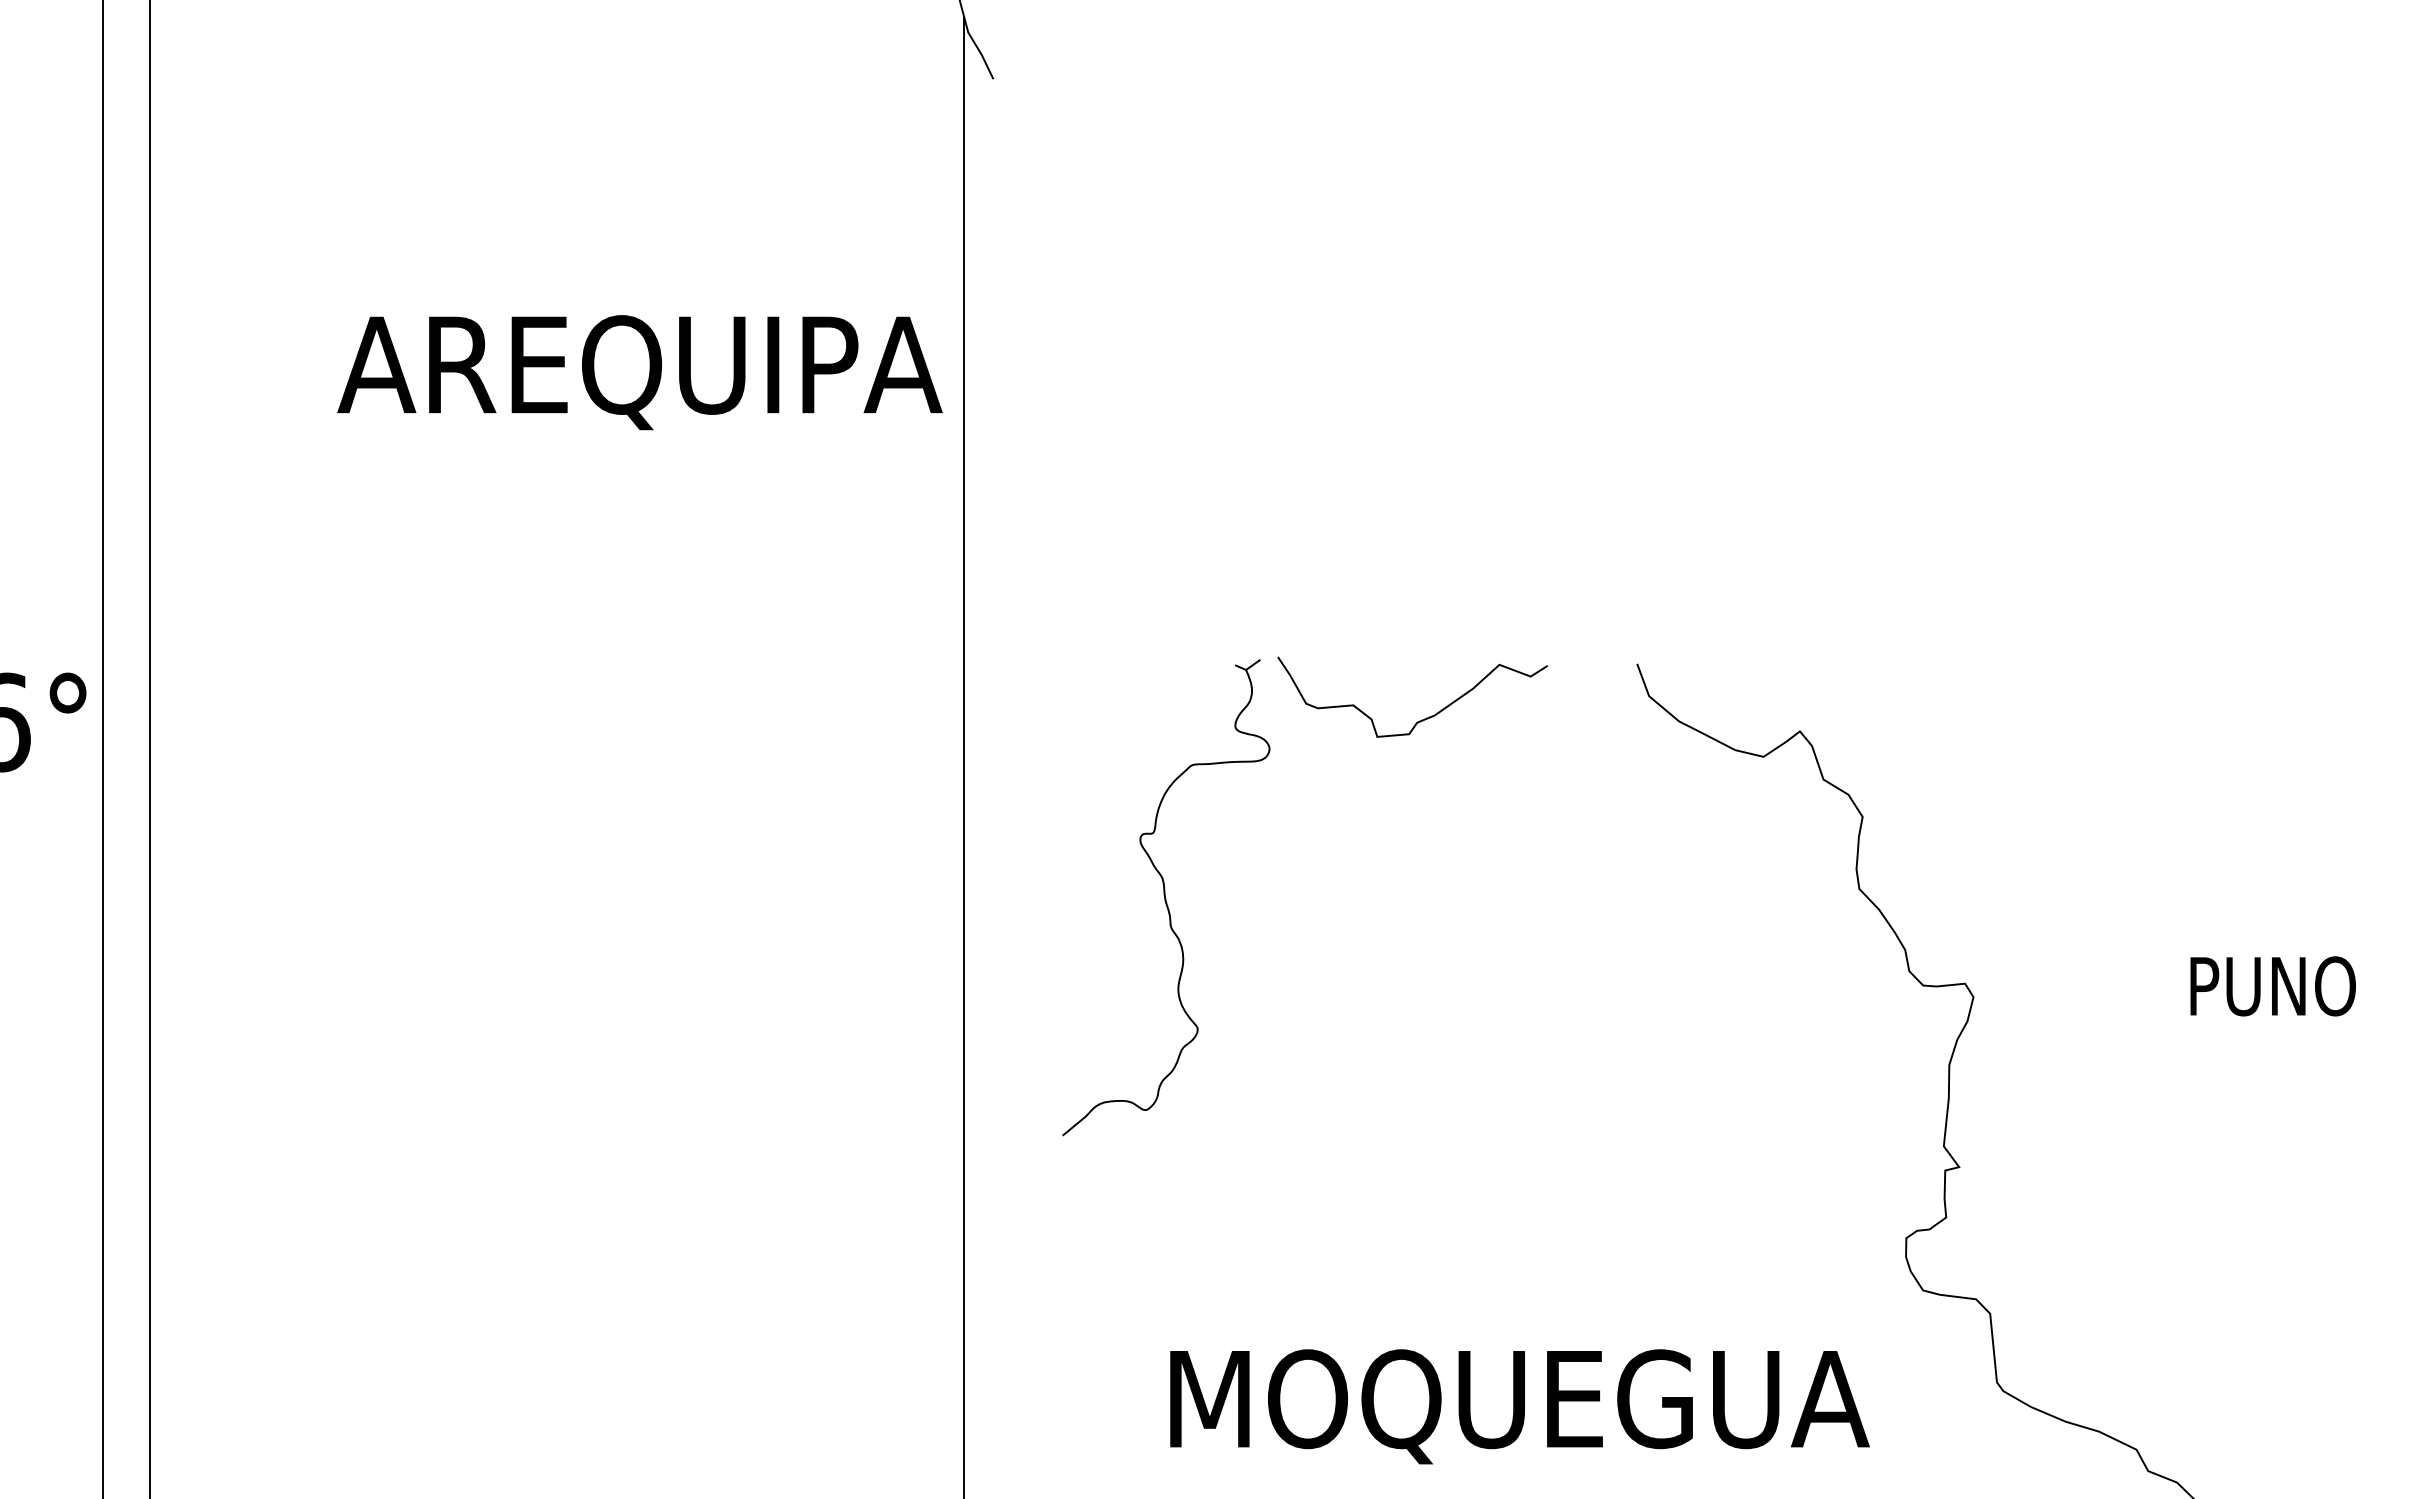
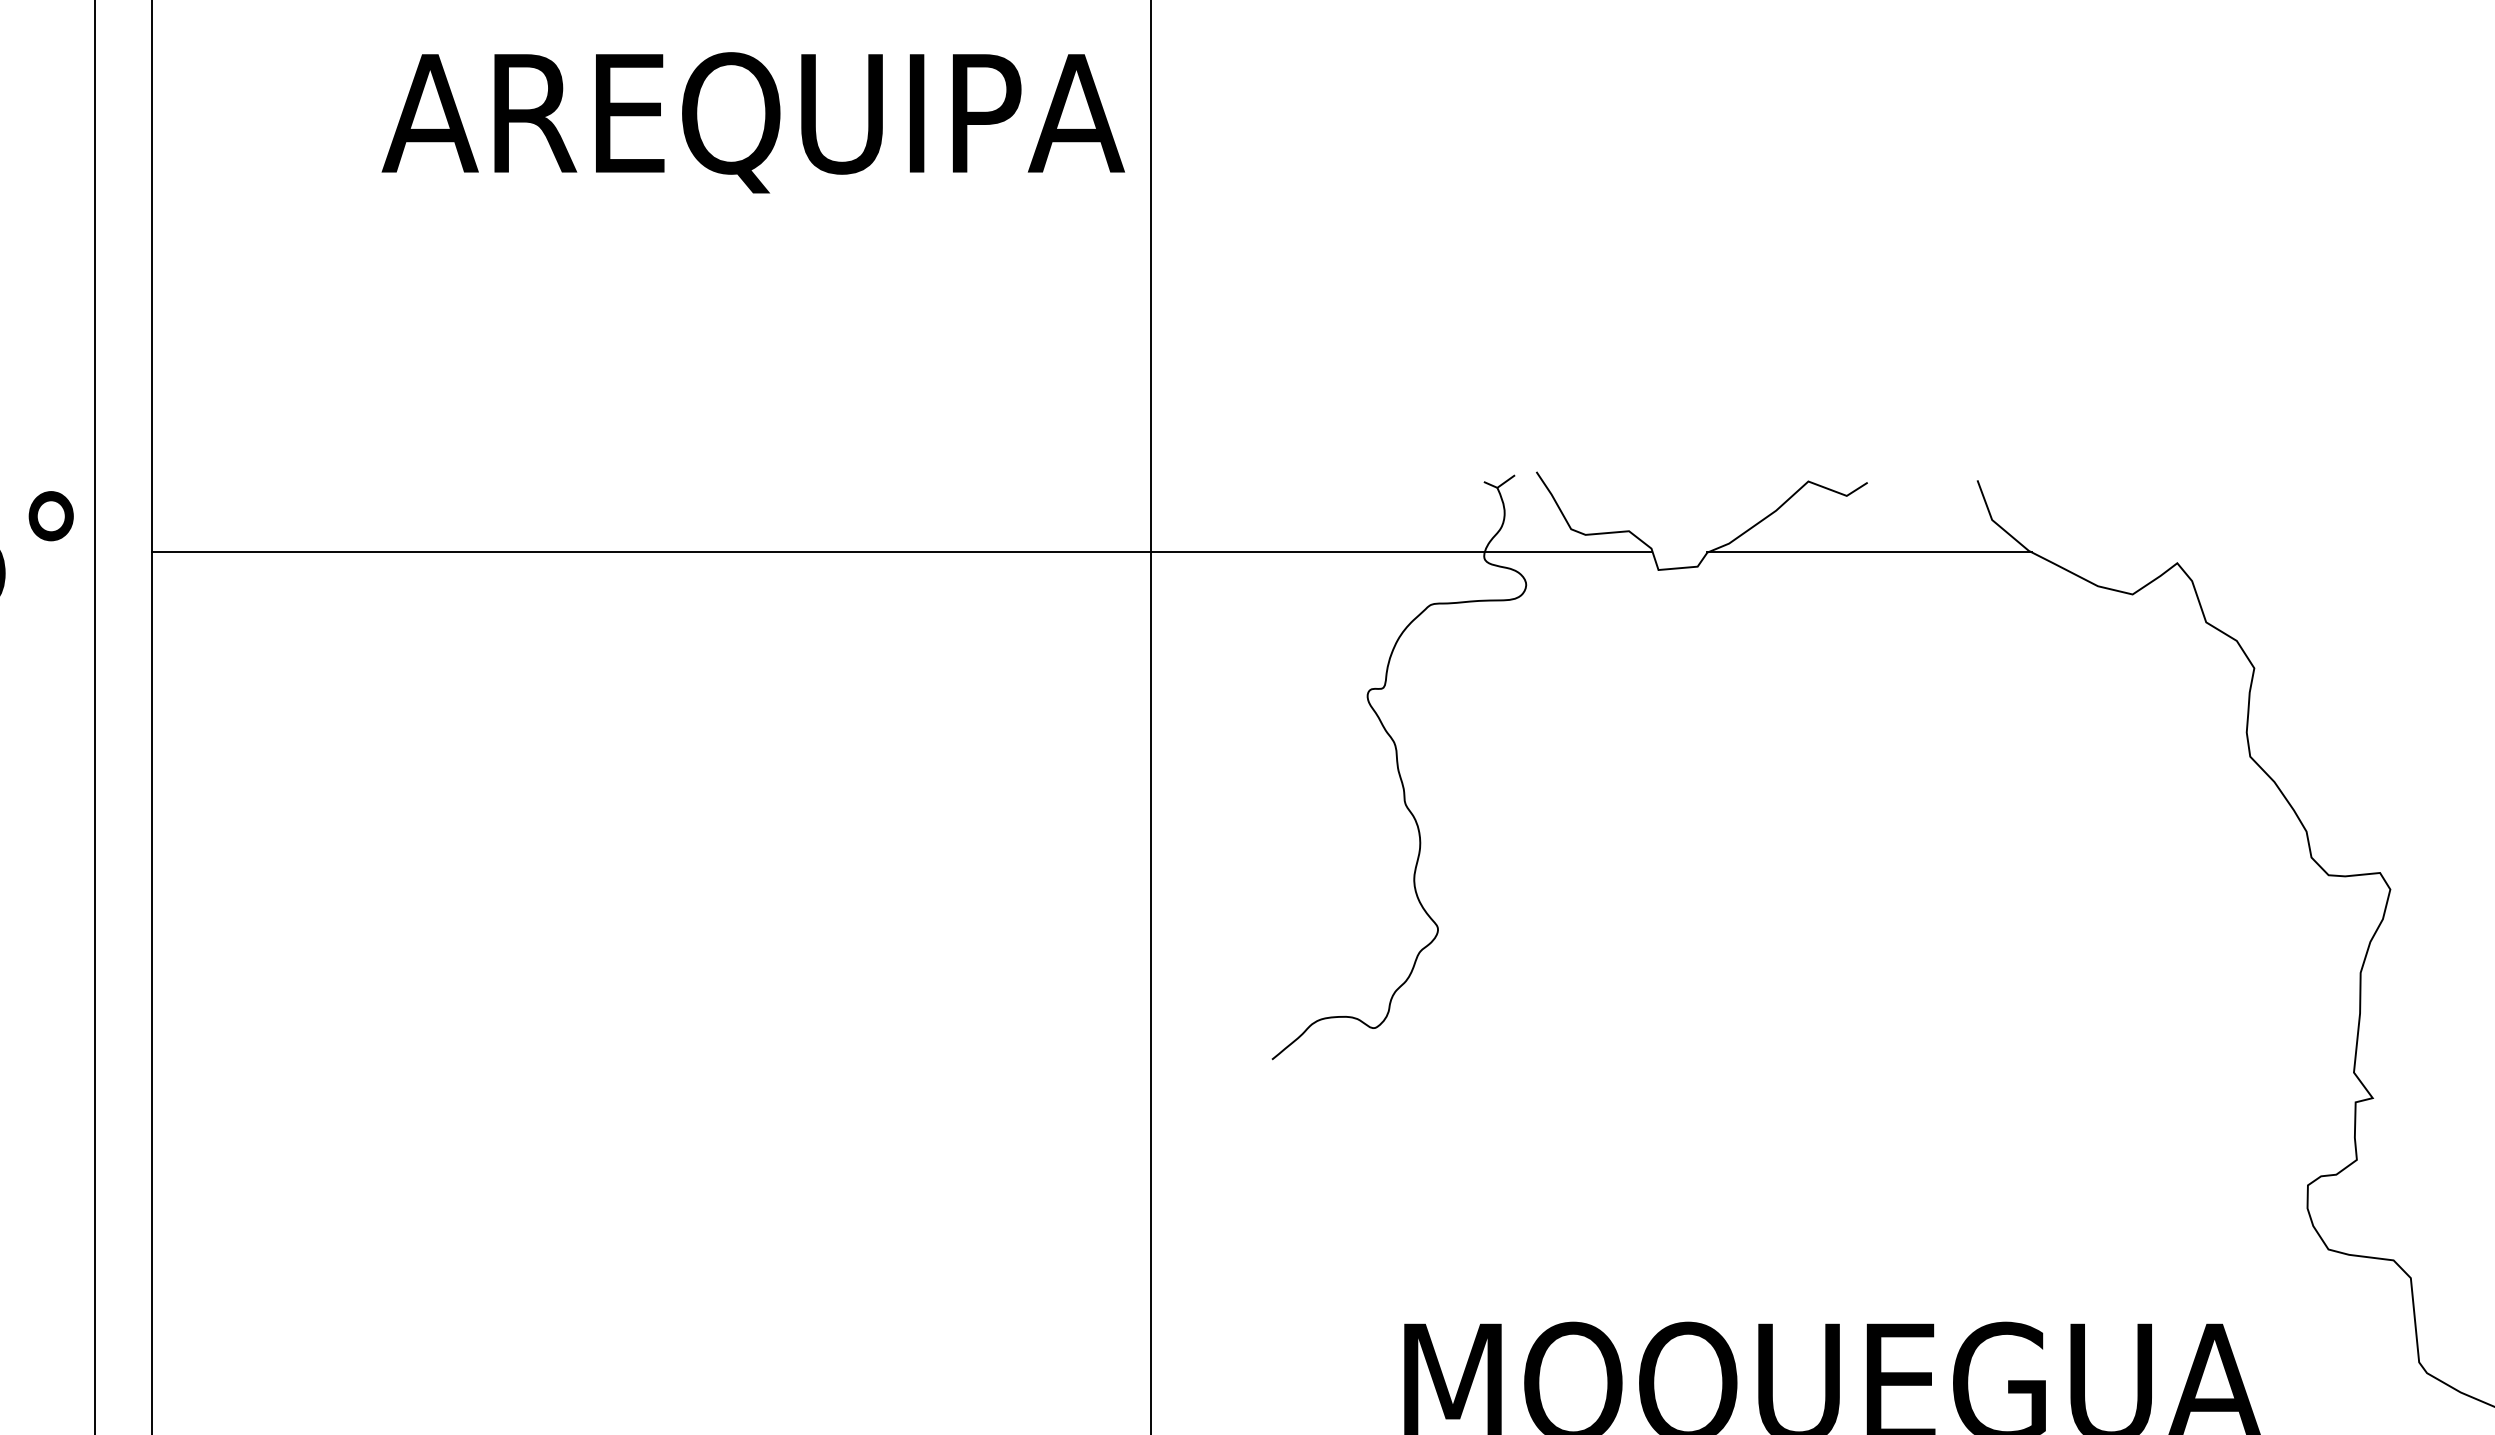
line: (760, 722) -> (901, 552), added
line: (1549, 722) -> (1869, 552), added

